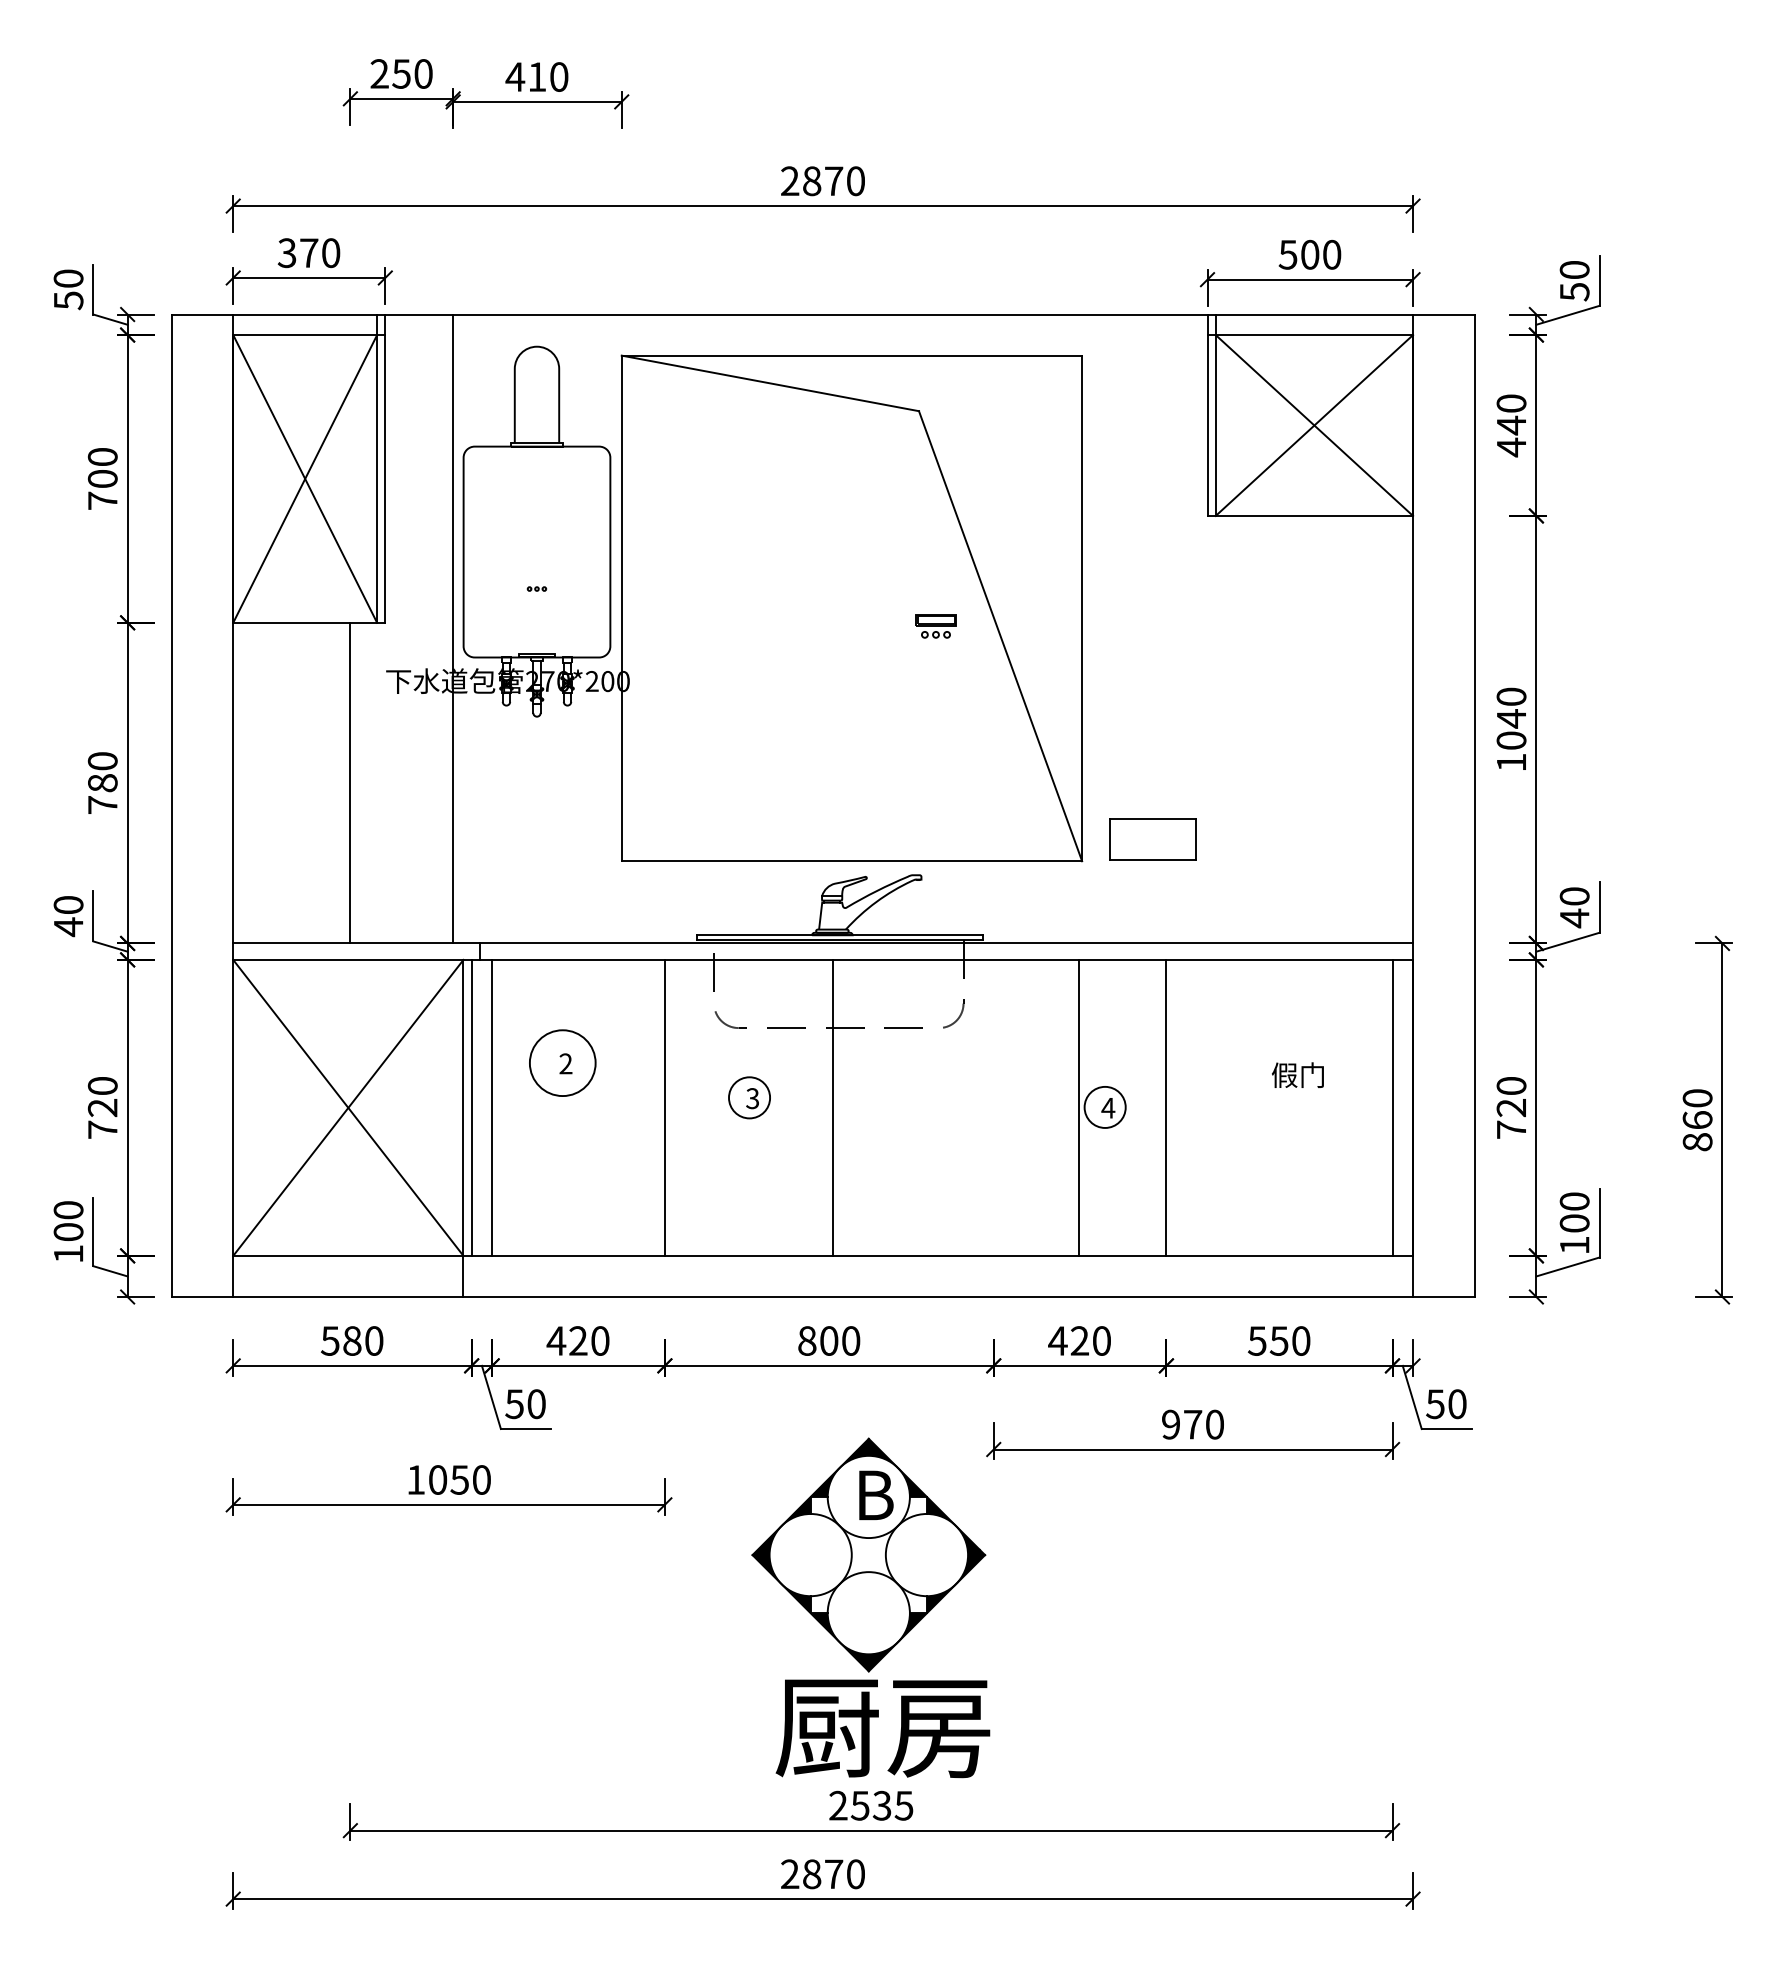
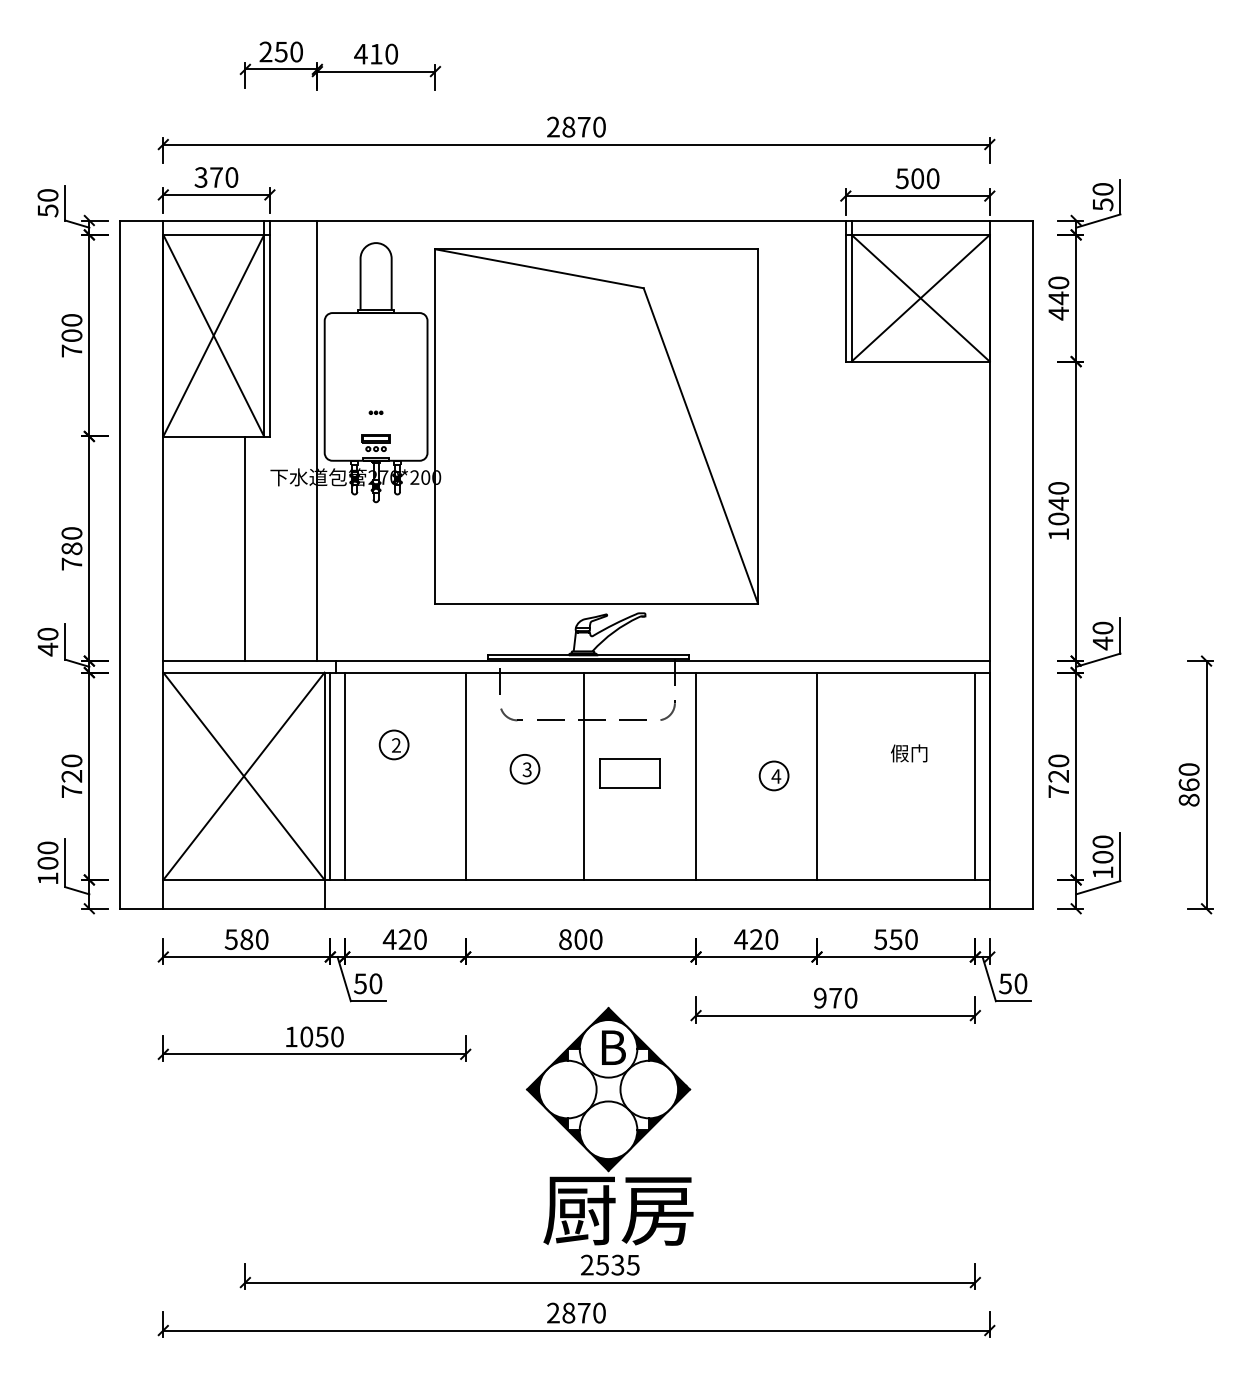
part: (935, 626) -> (375, 443), moved
part: (1152, 839) -> (629, 773), moved
circle: (562, 1062) -> (393, 744), size x0.62
line: (1078, 1107) -> (695, 776), moved

